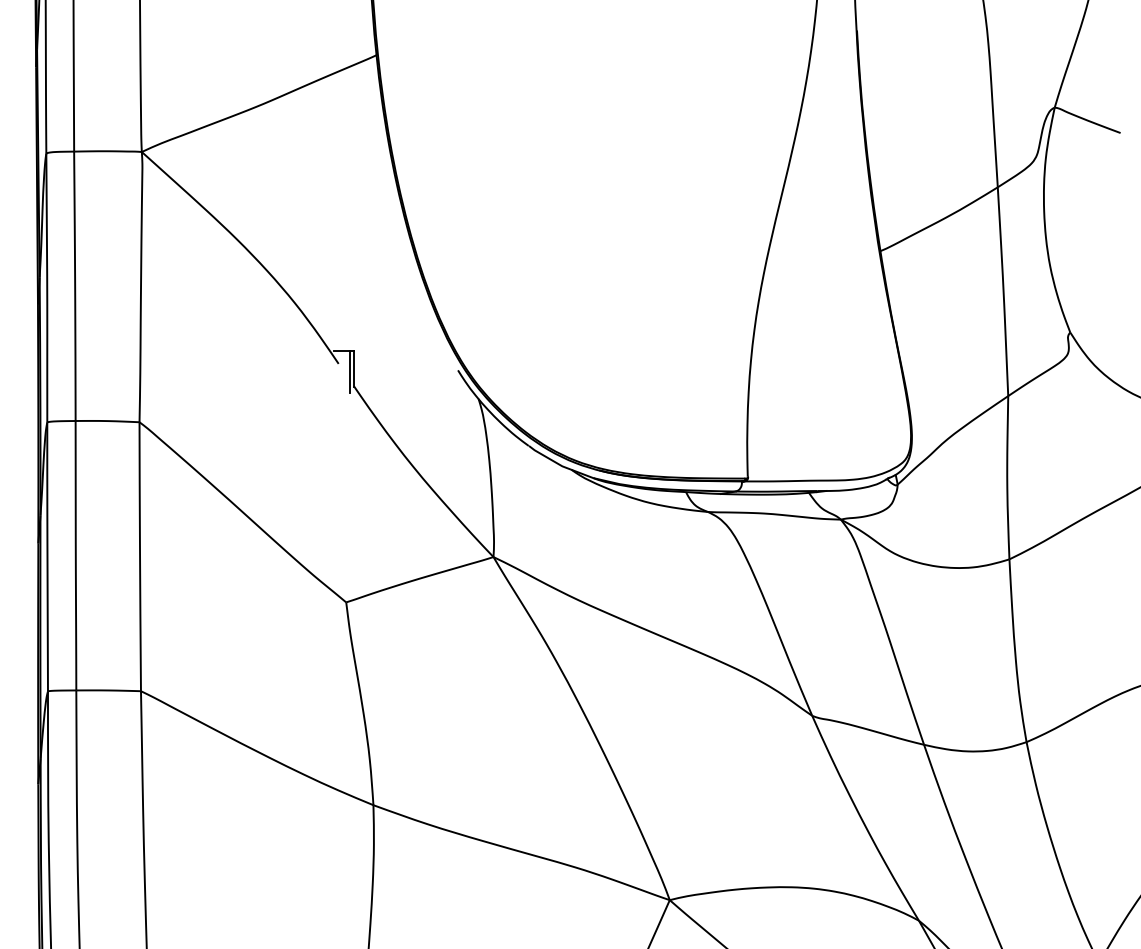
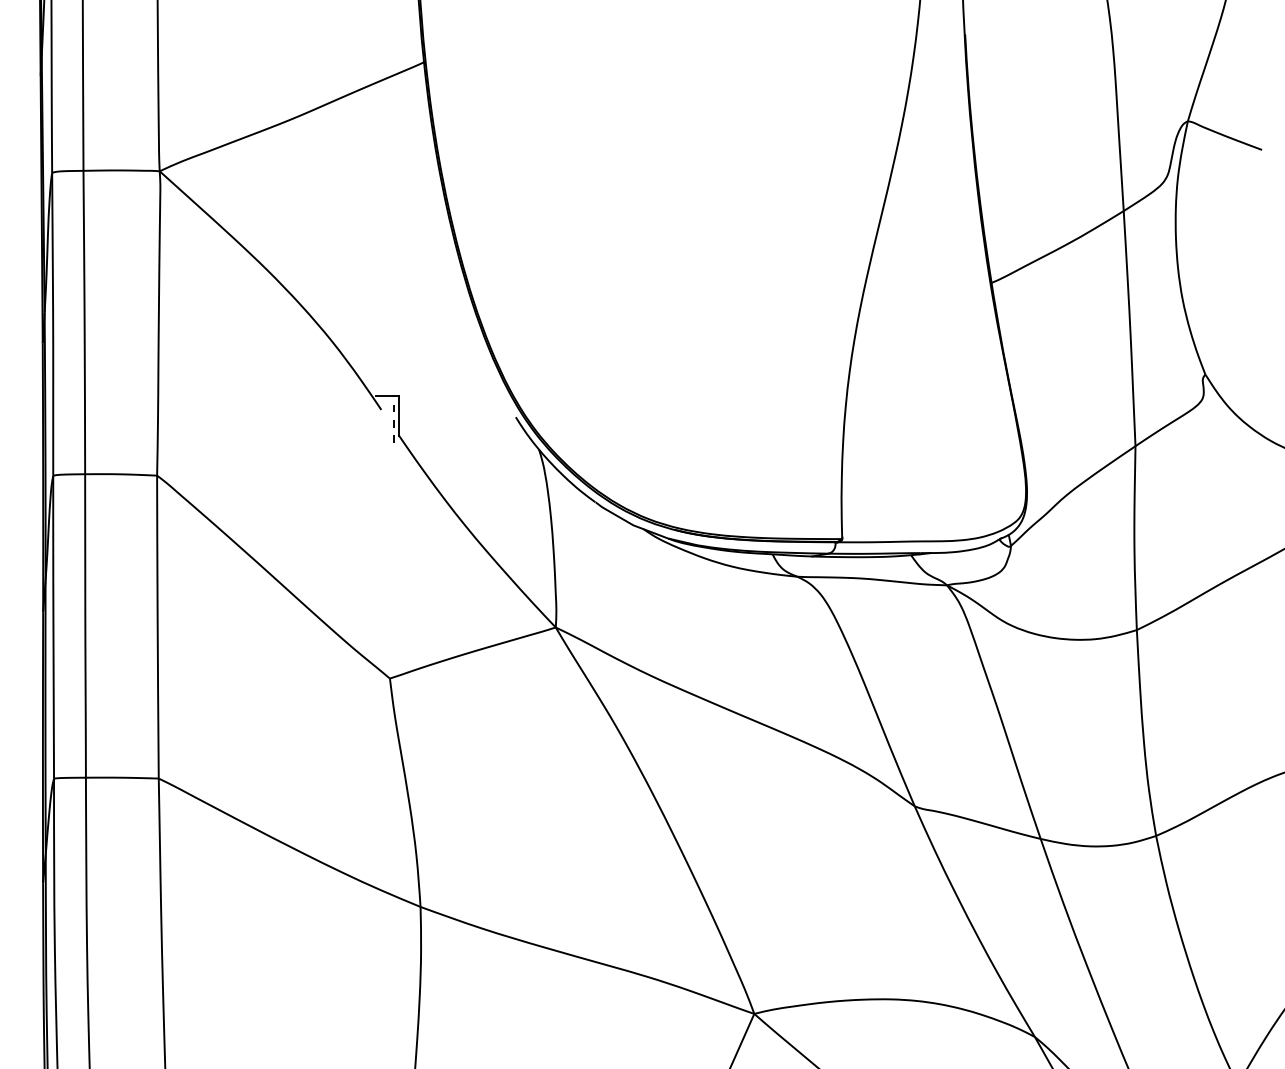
line: (349, 371) -> (393, 418), solid -> dashed

